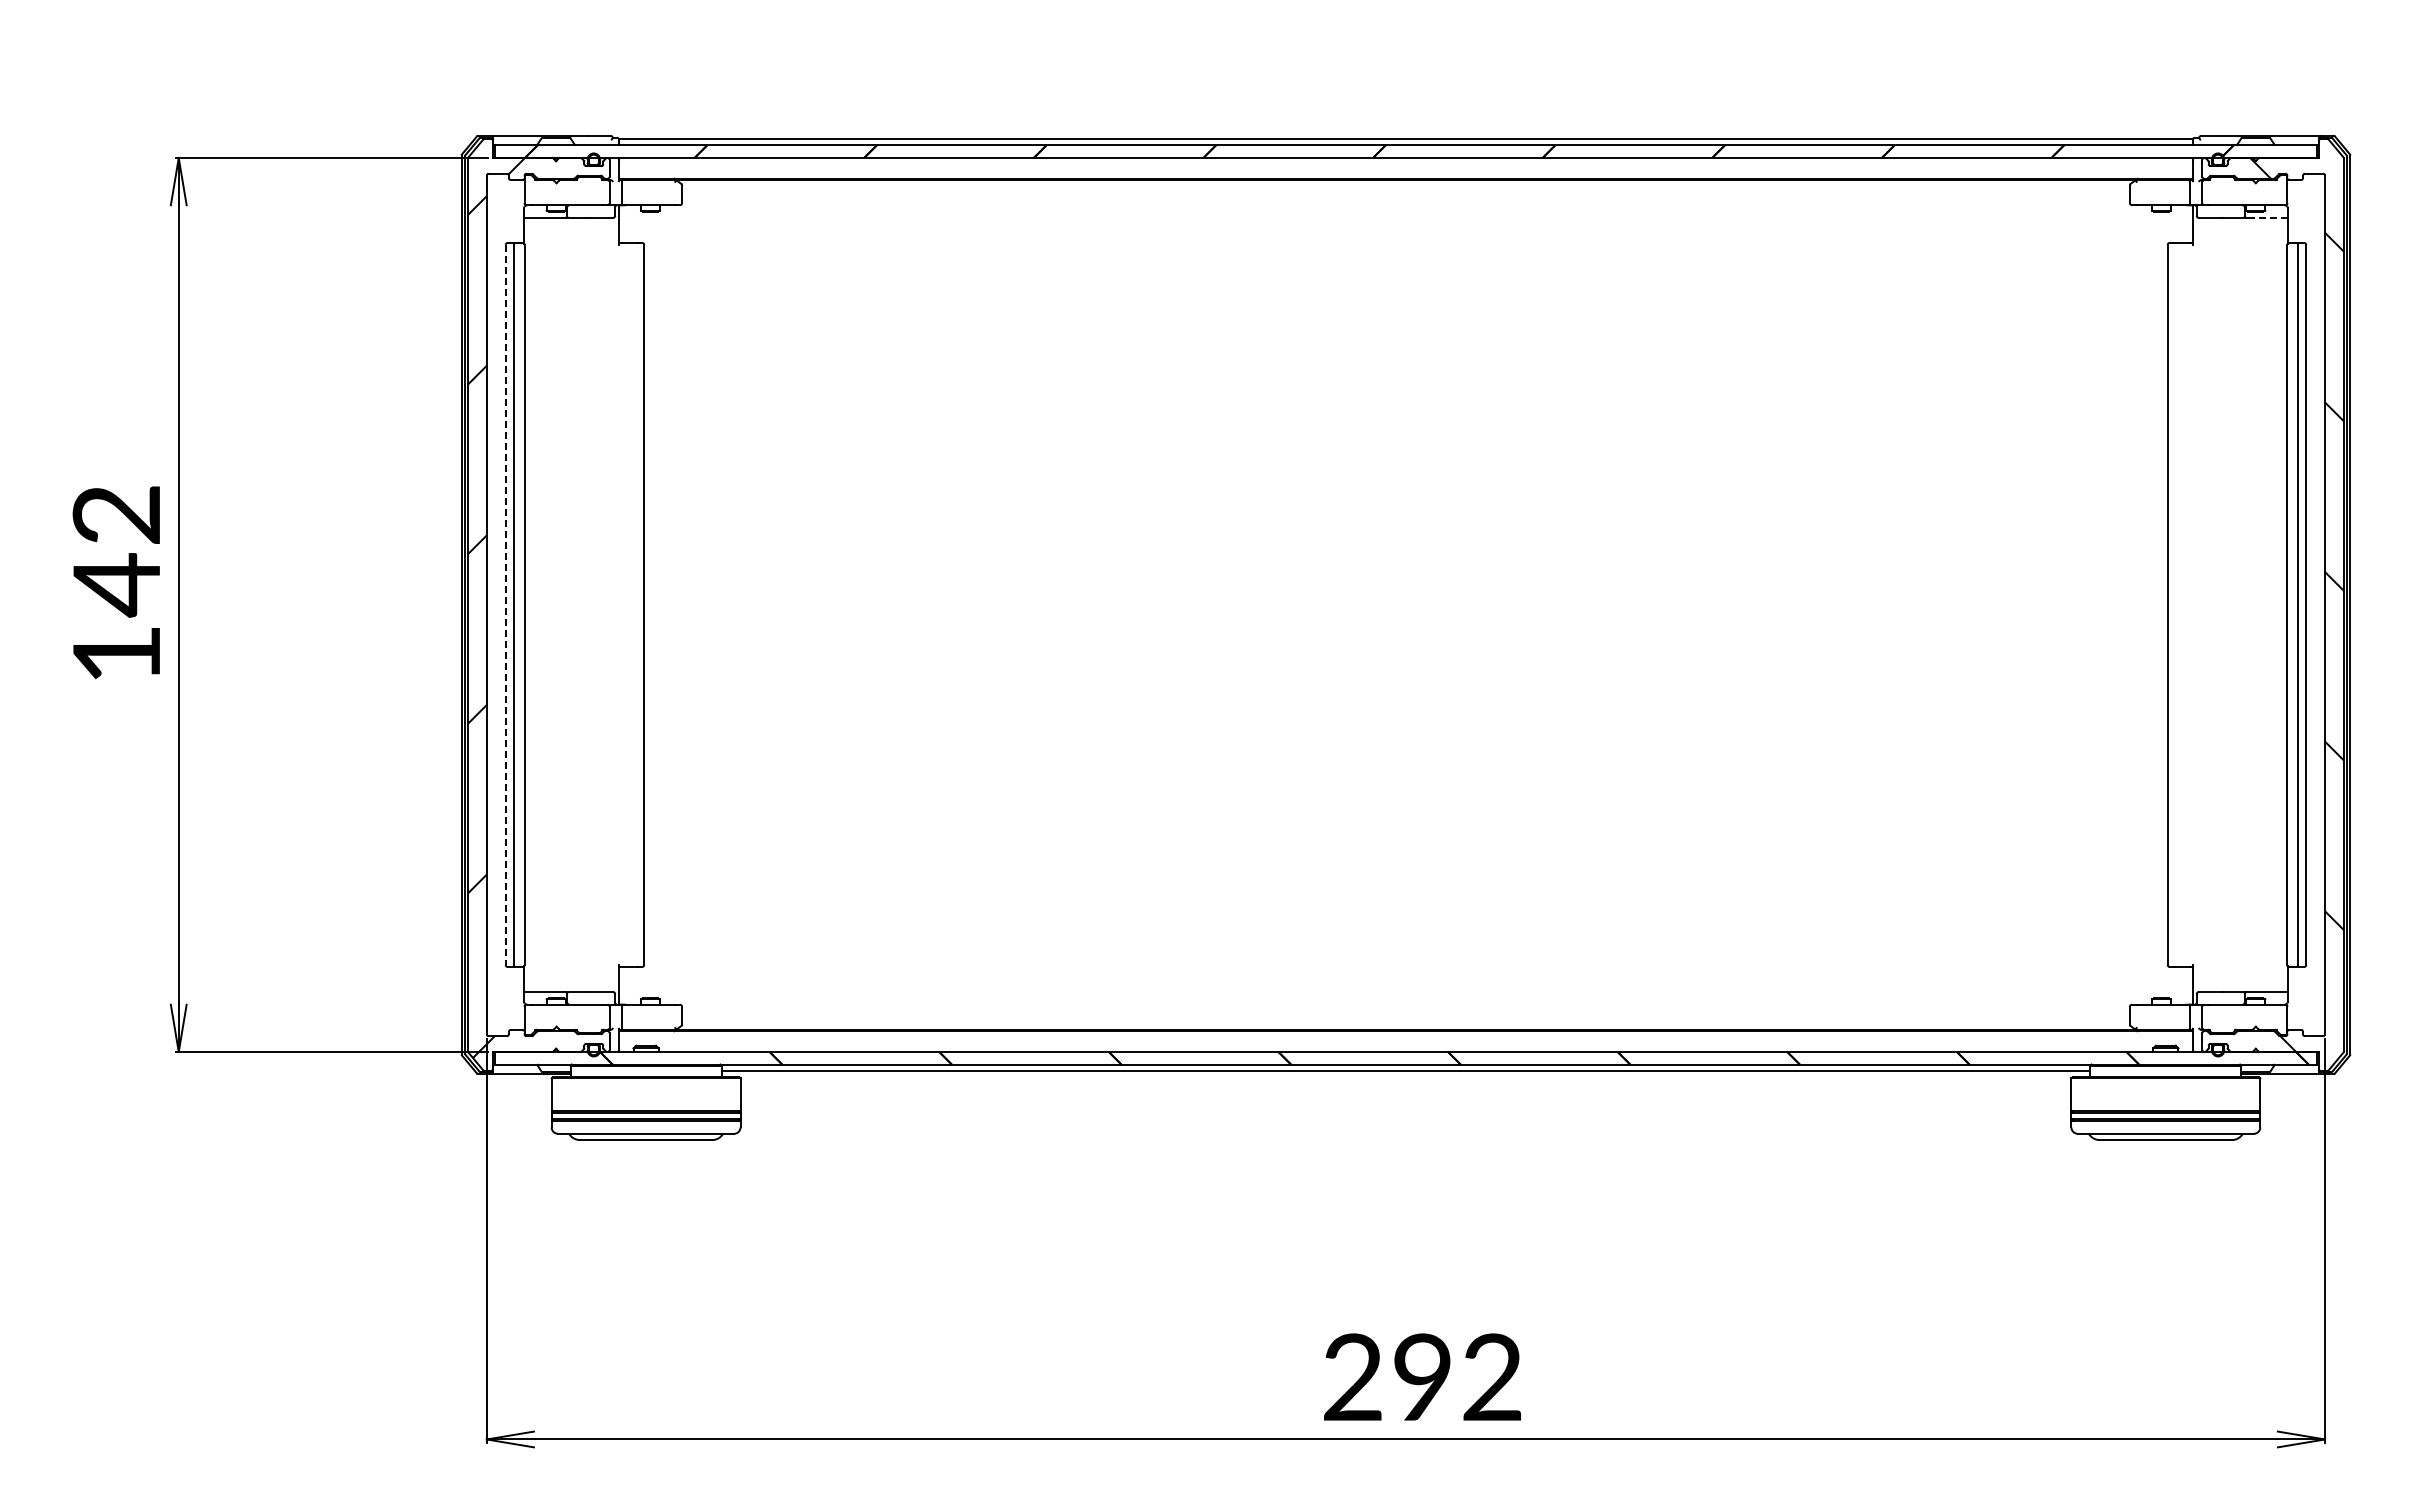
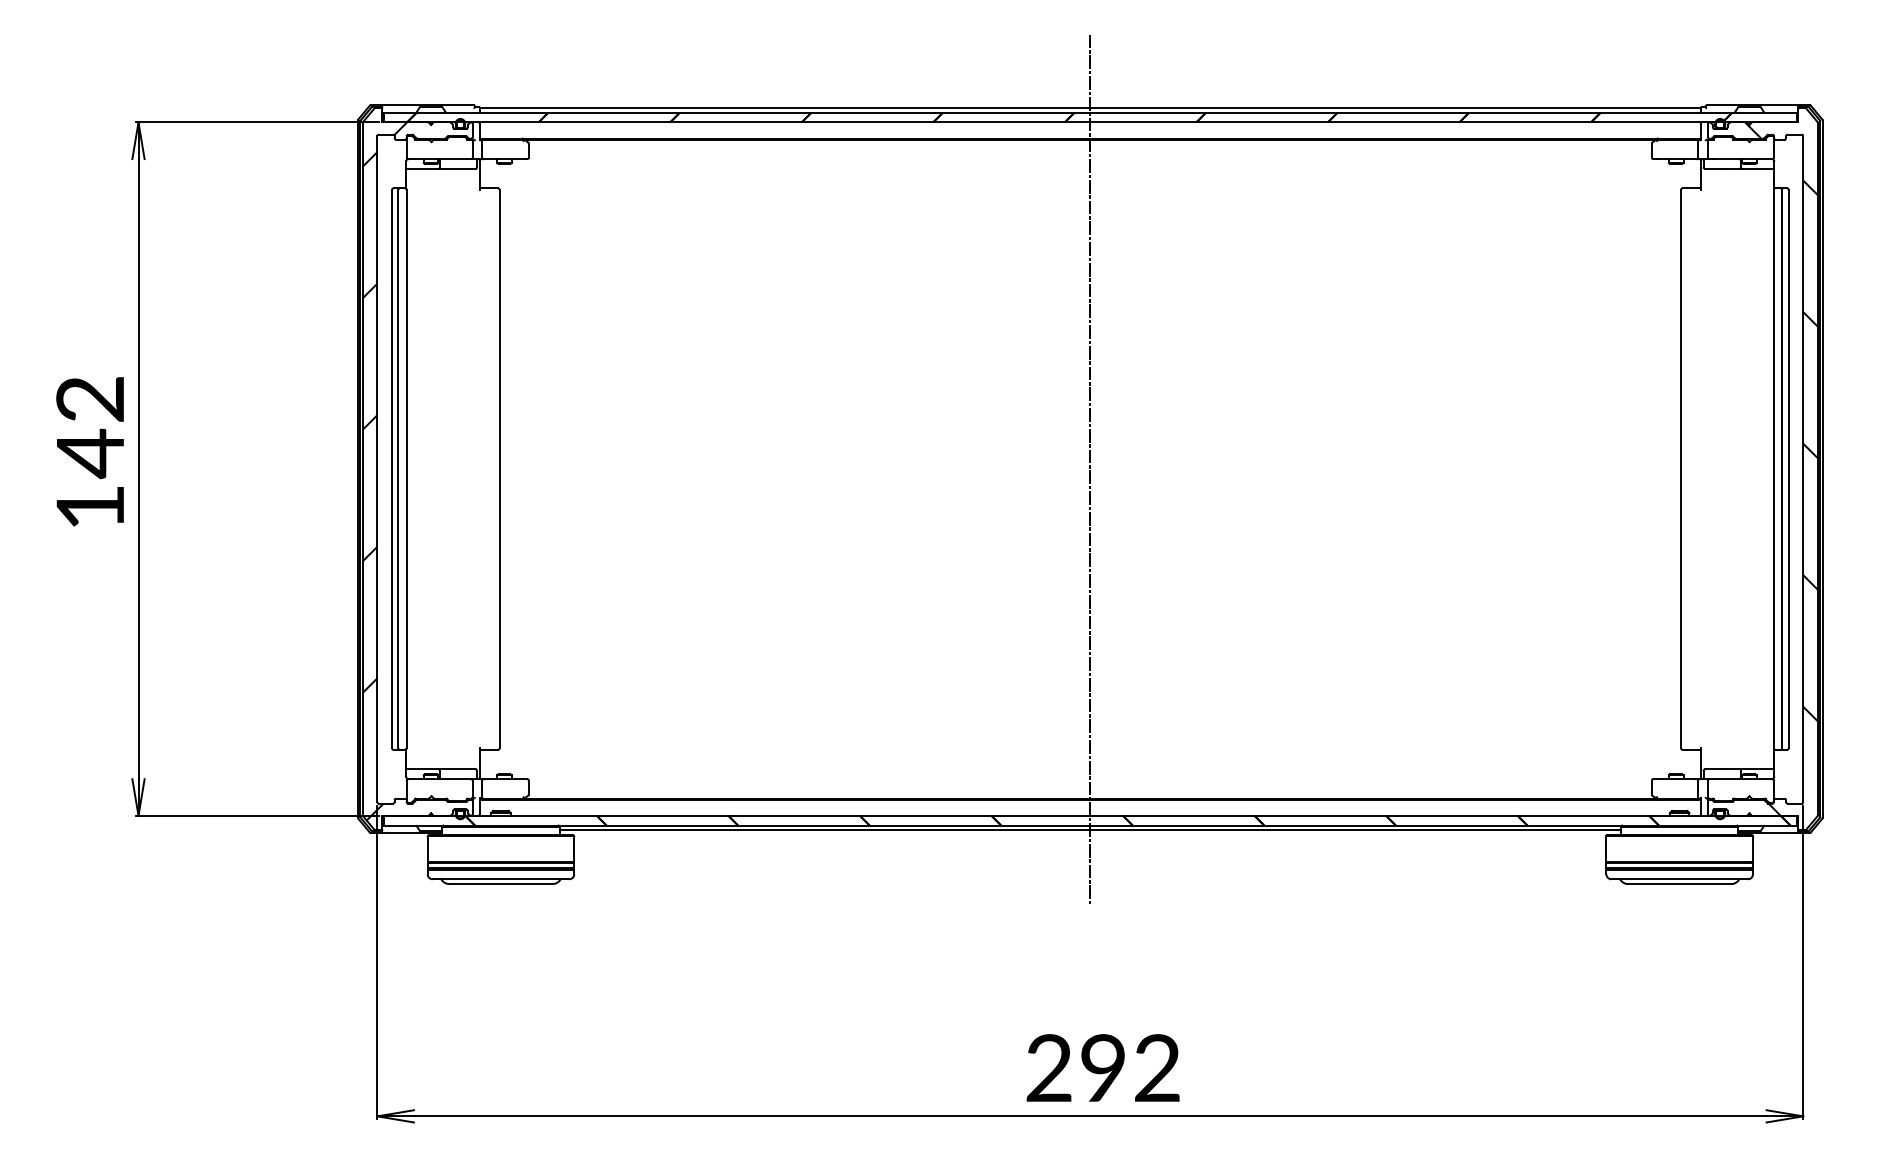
line: (2268, 217) -> (1759, 168), dashed -> solid
line: (1405, 604) -> (1089, 468), added
line: (505, 605) -> (391, 469), dashed -> solid

